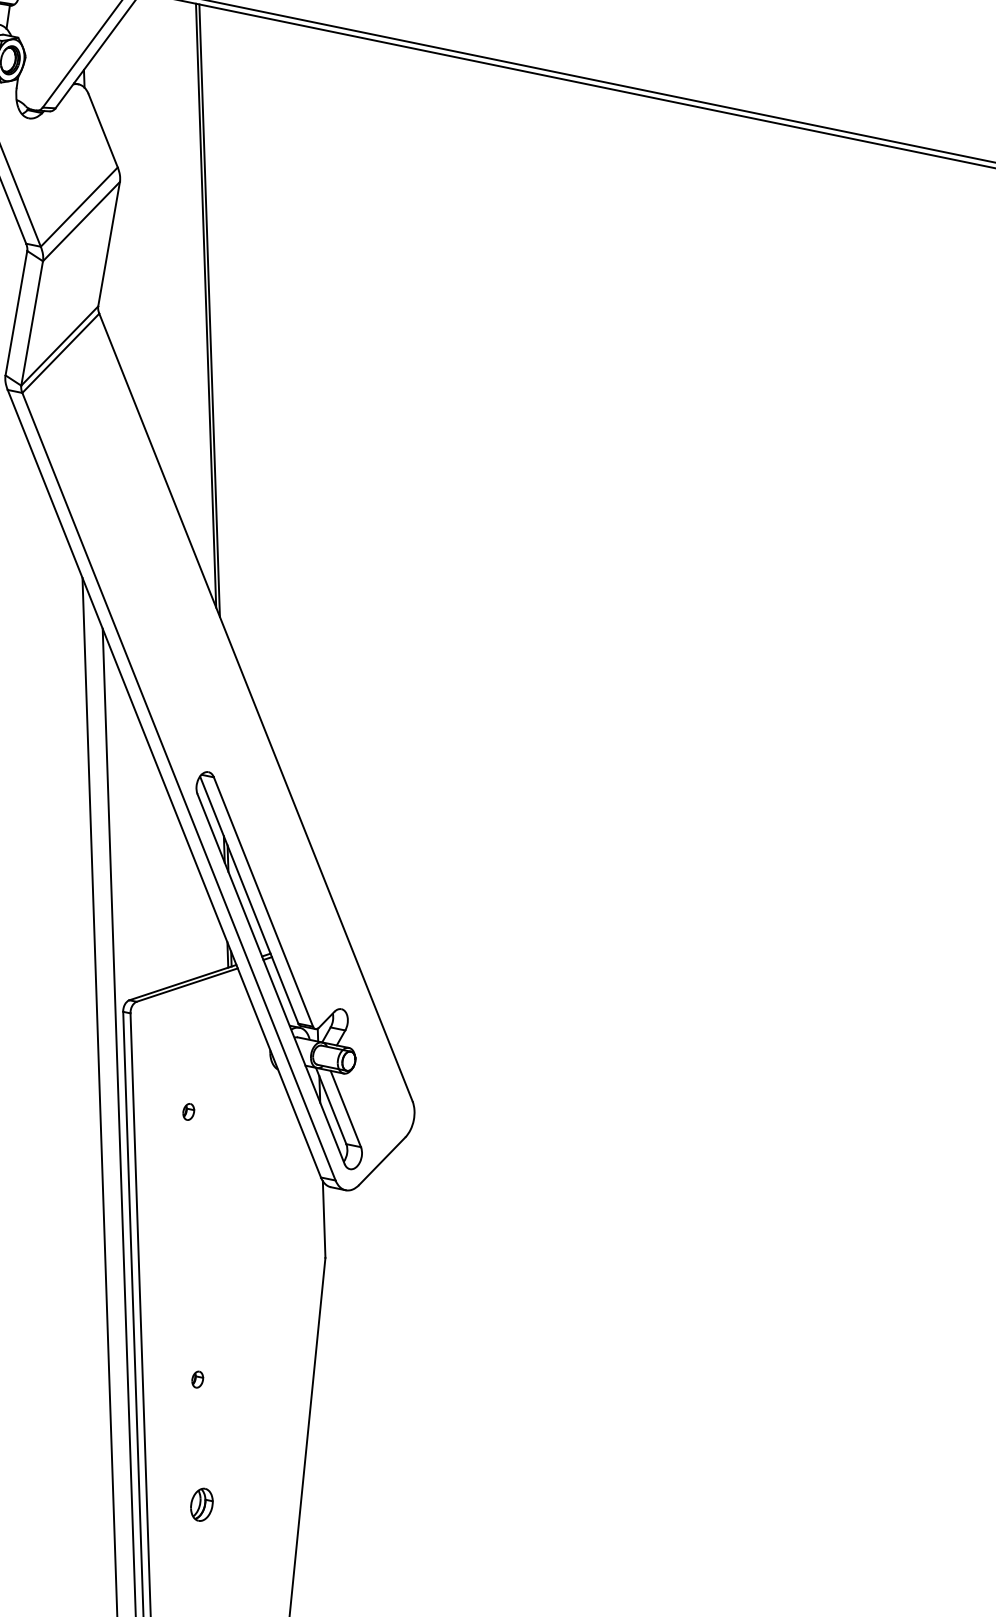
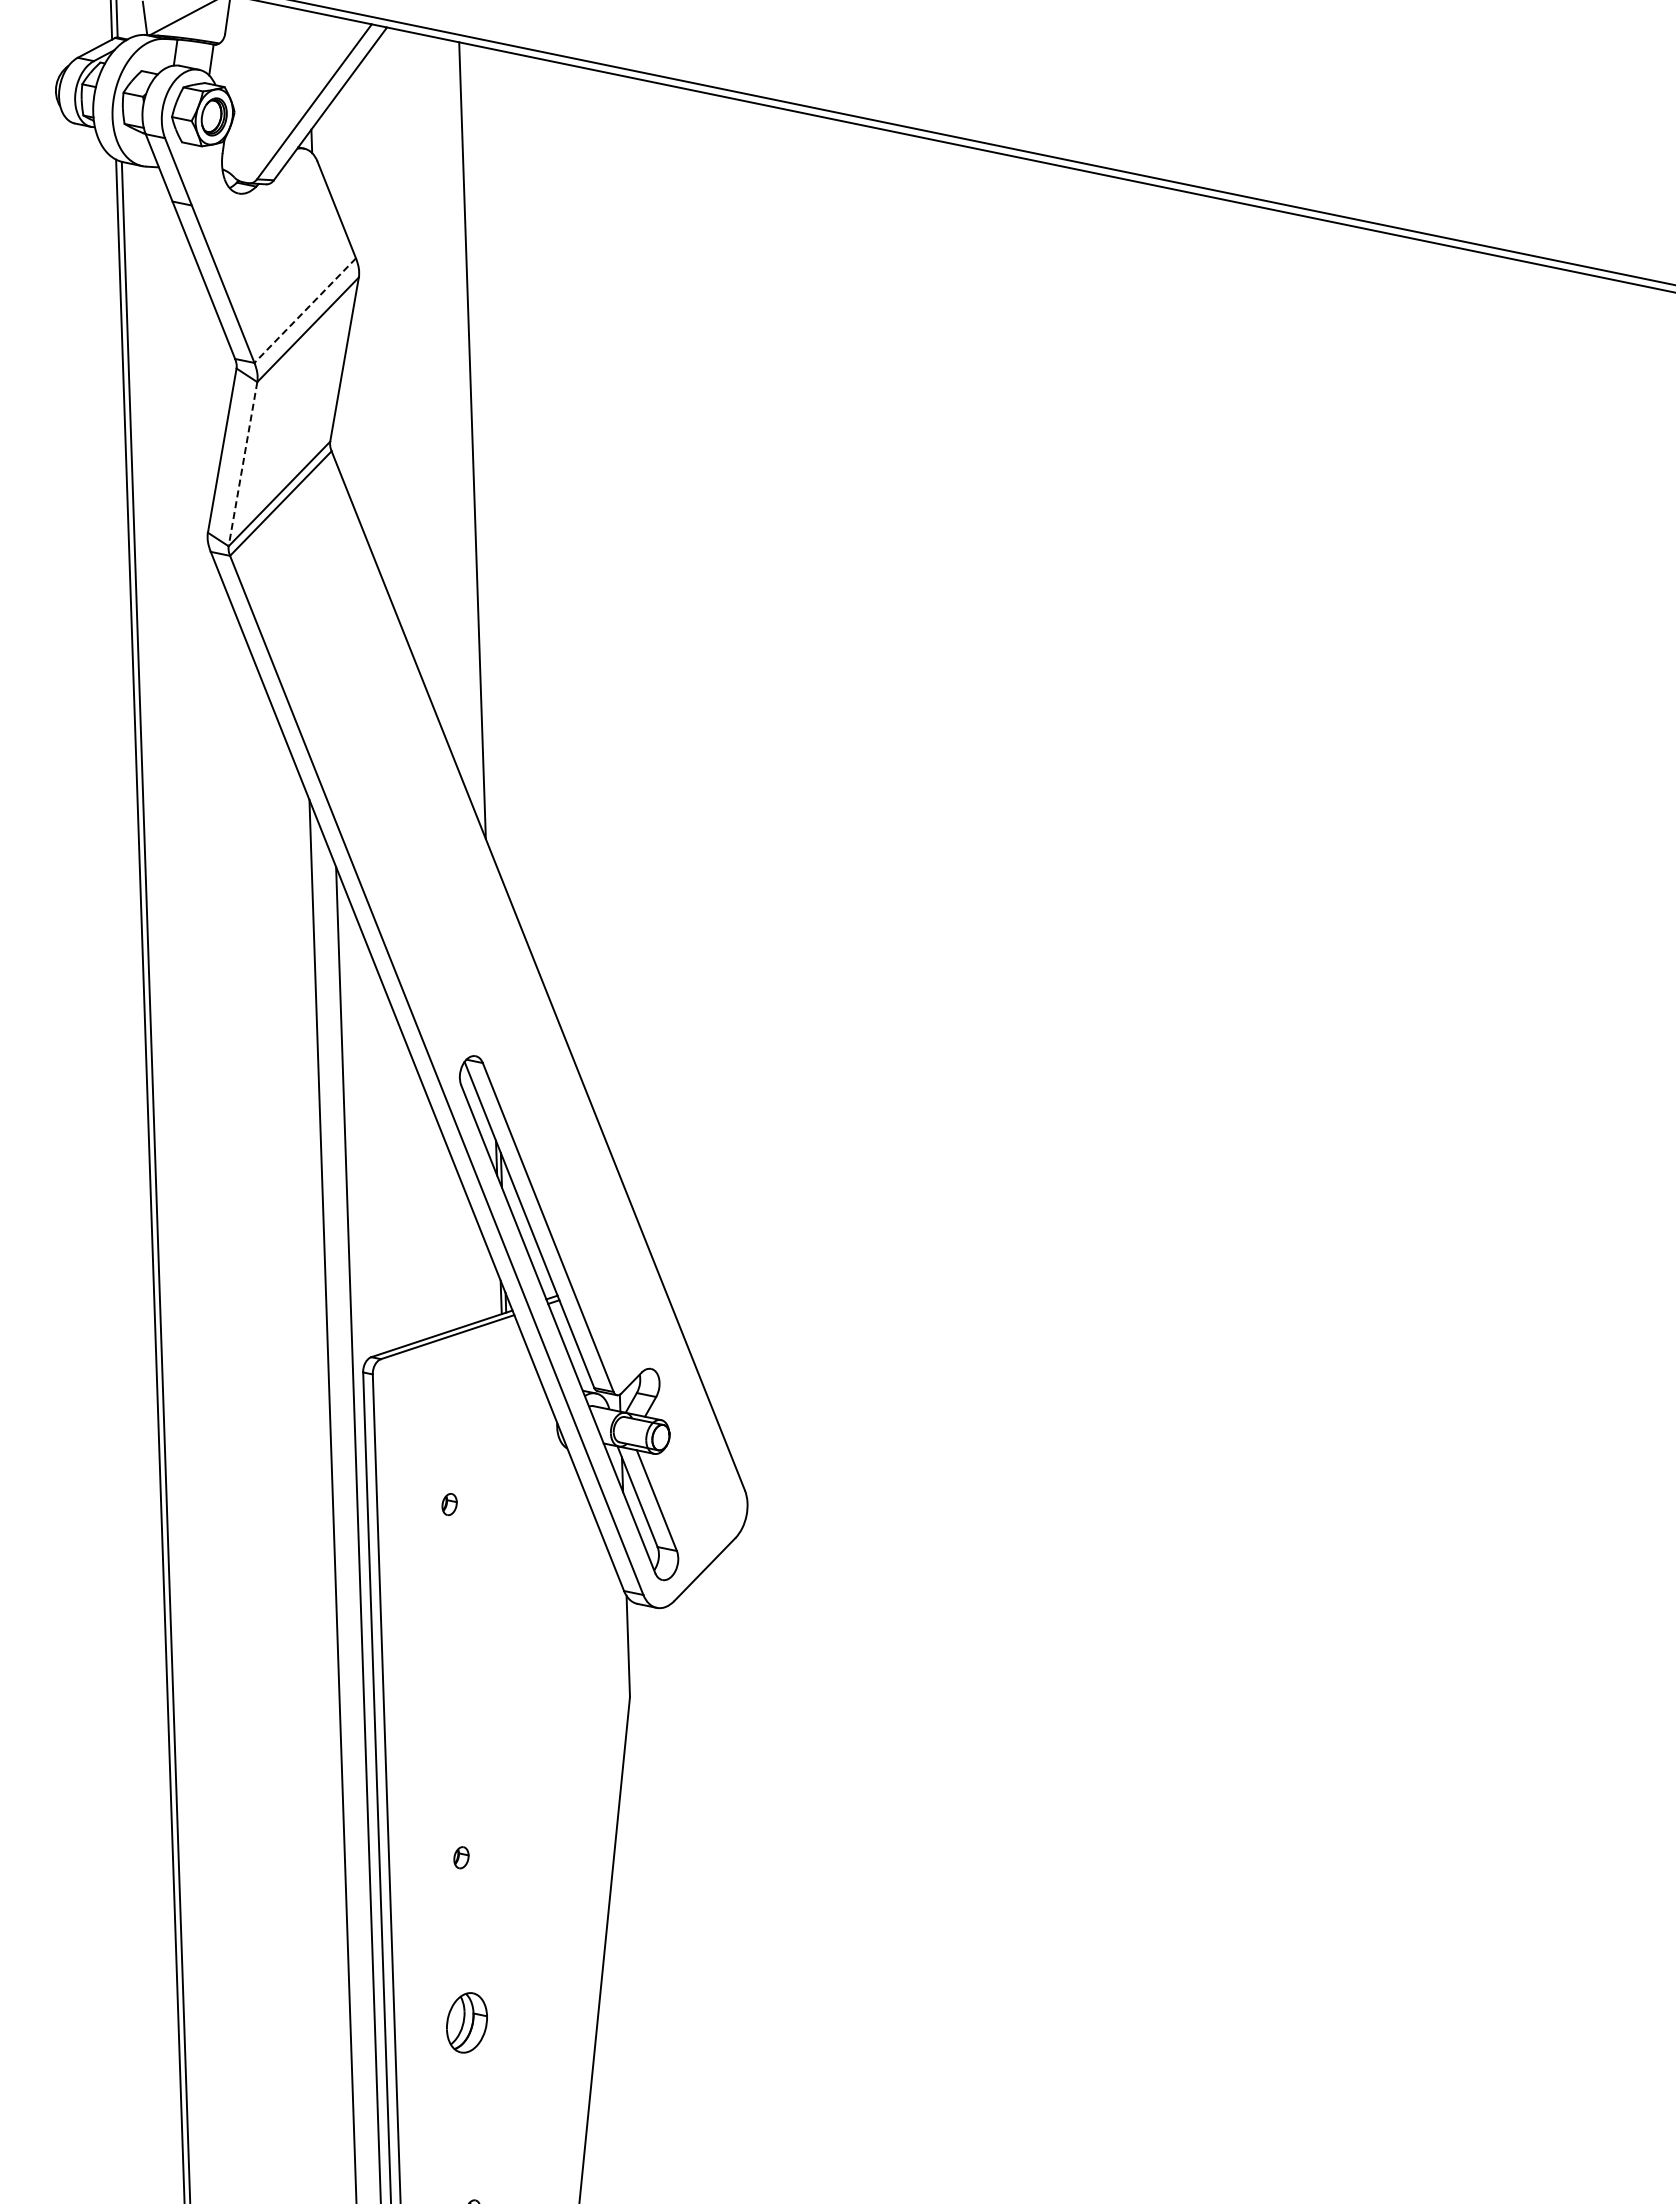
line: (79, 207) -> (305, 310), solid -> dashed
line: (209, 310) -> (476, 447), removed
line: (31, 323) -> (242, 464), solid -> dashed
part: (201, 1504) -> (466, 2022), size x1.4

